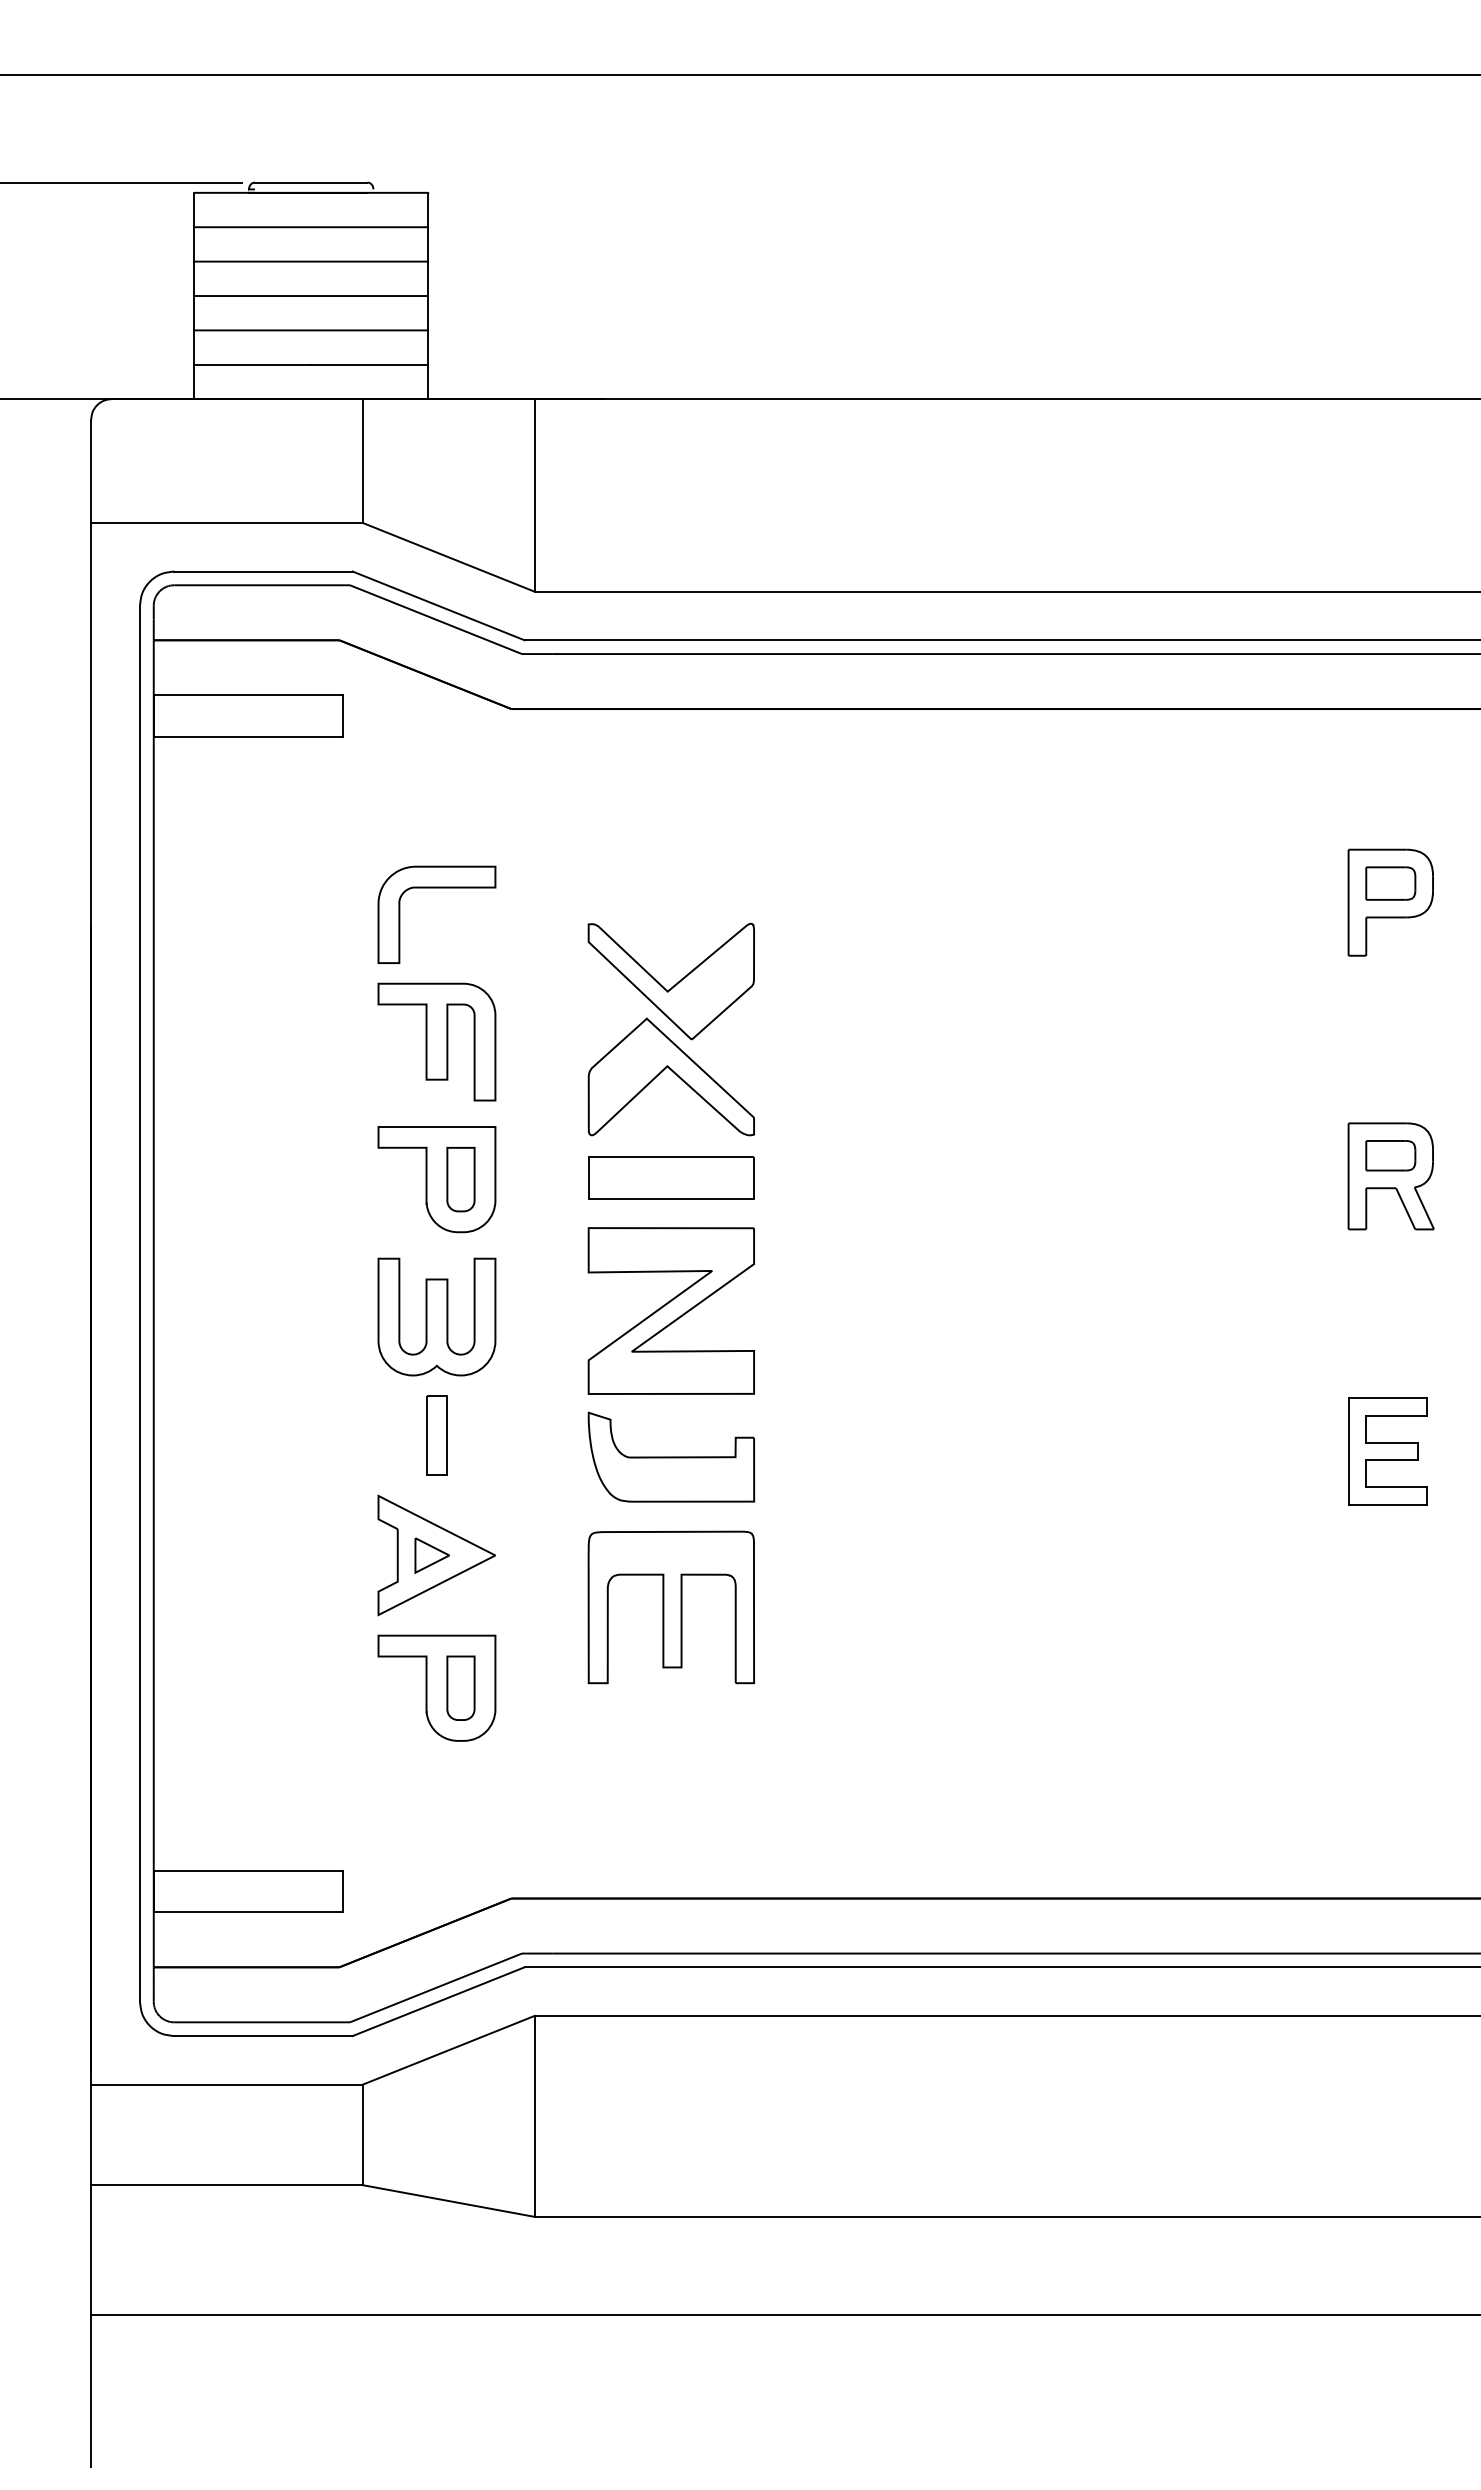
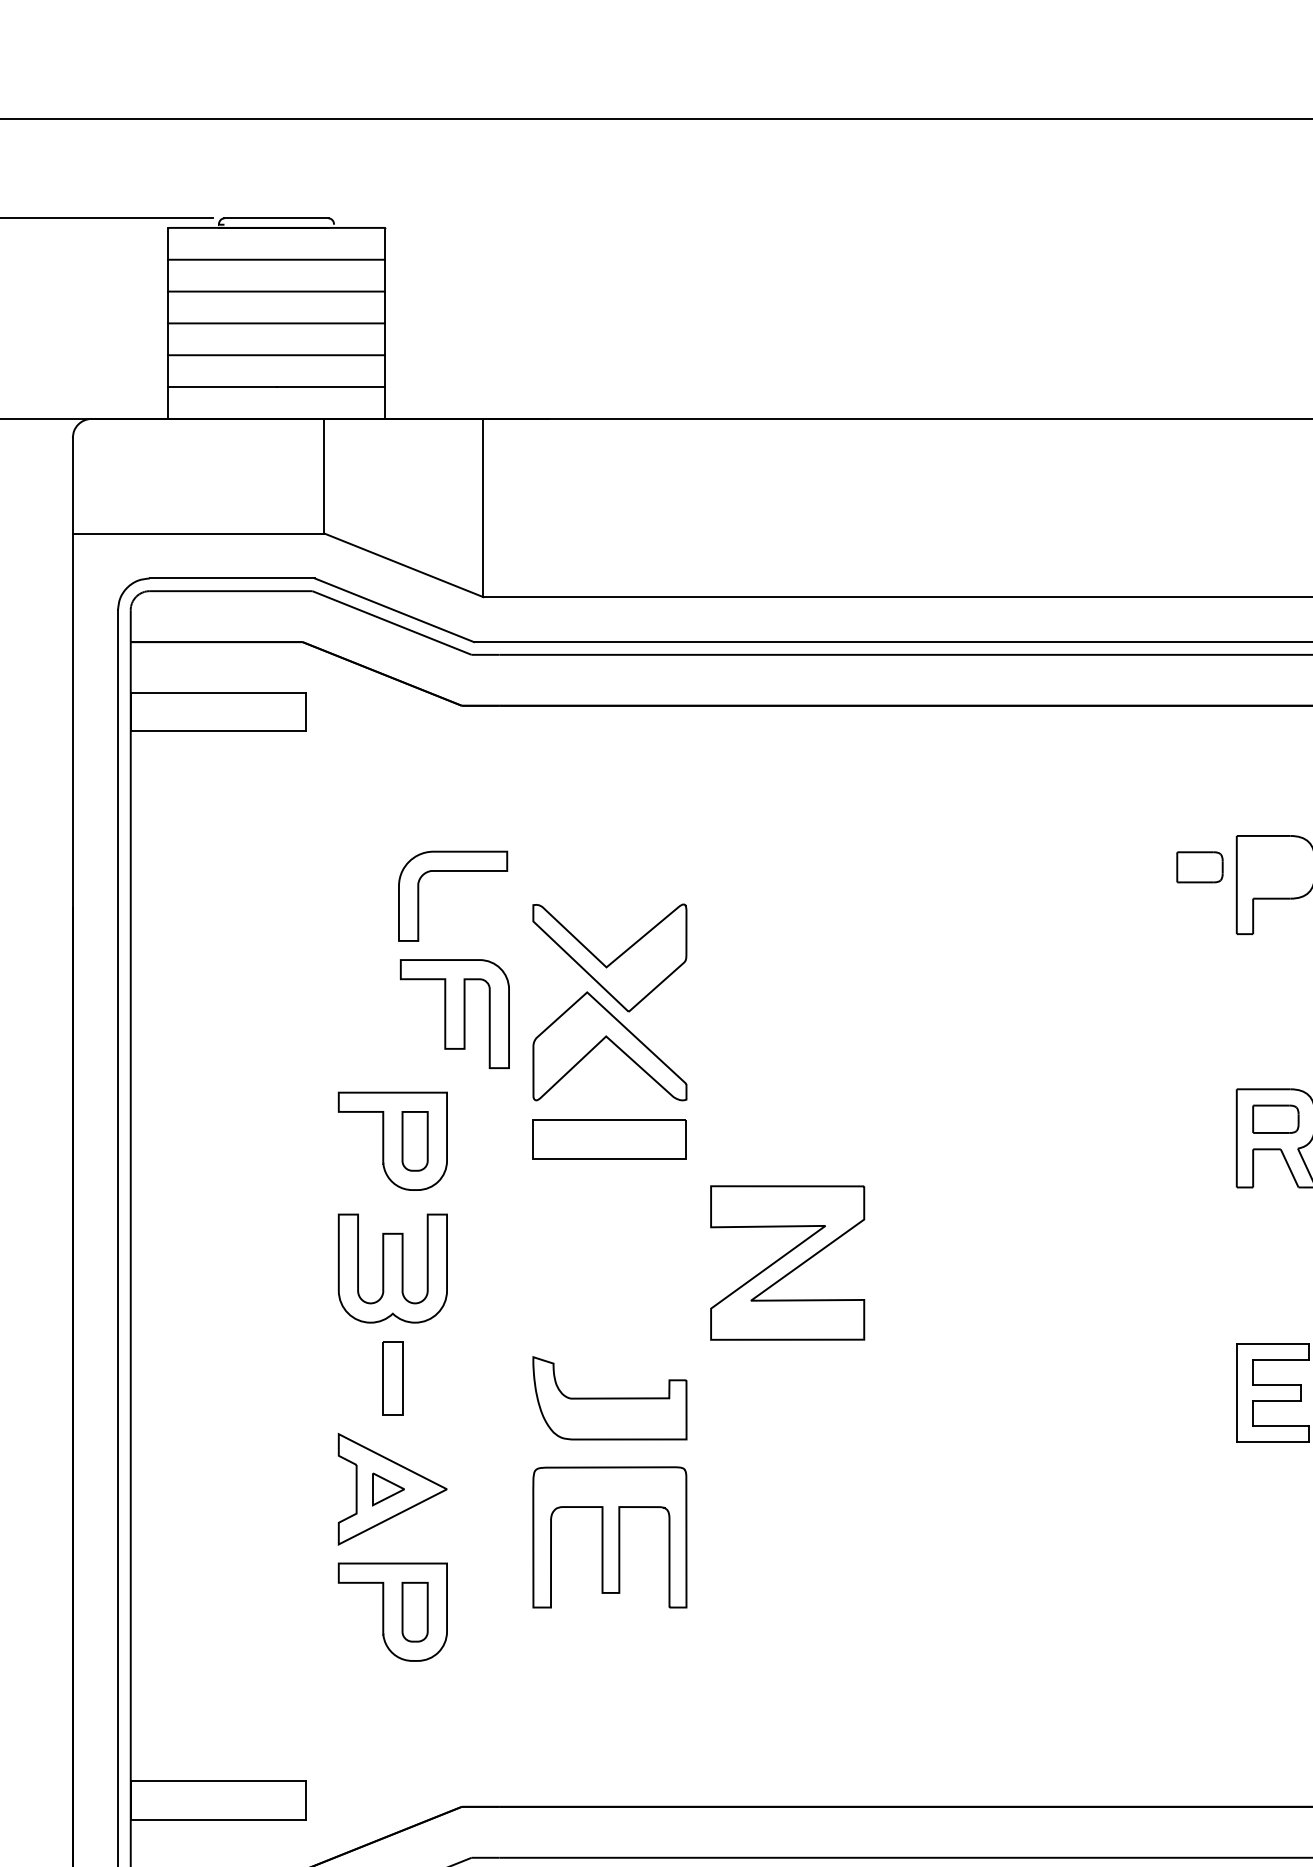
part: (1390, 883) -> (1199, 867), moved
part: (436, 888) -> (452, 871), moved
part: (436, 1041) -> (454, 1013), moved
part: (670, 1310) -> (786, 1262), moved

